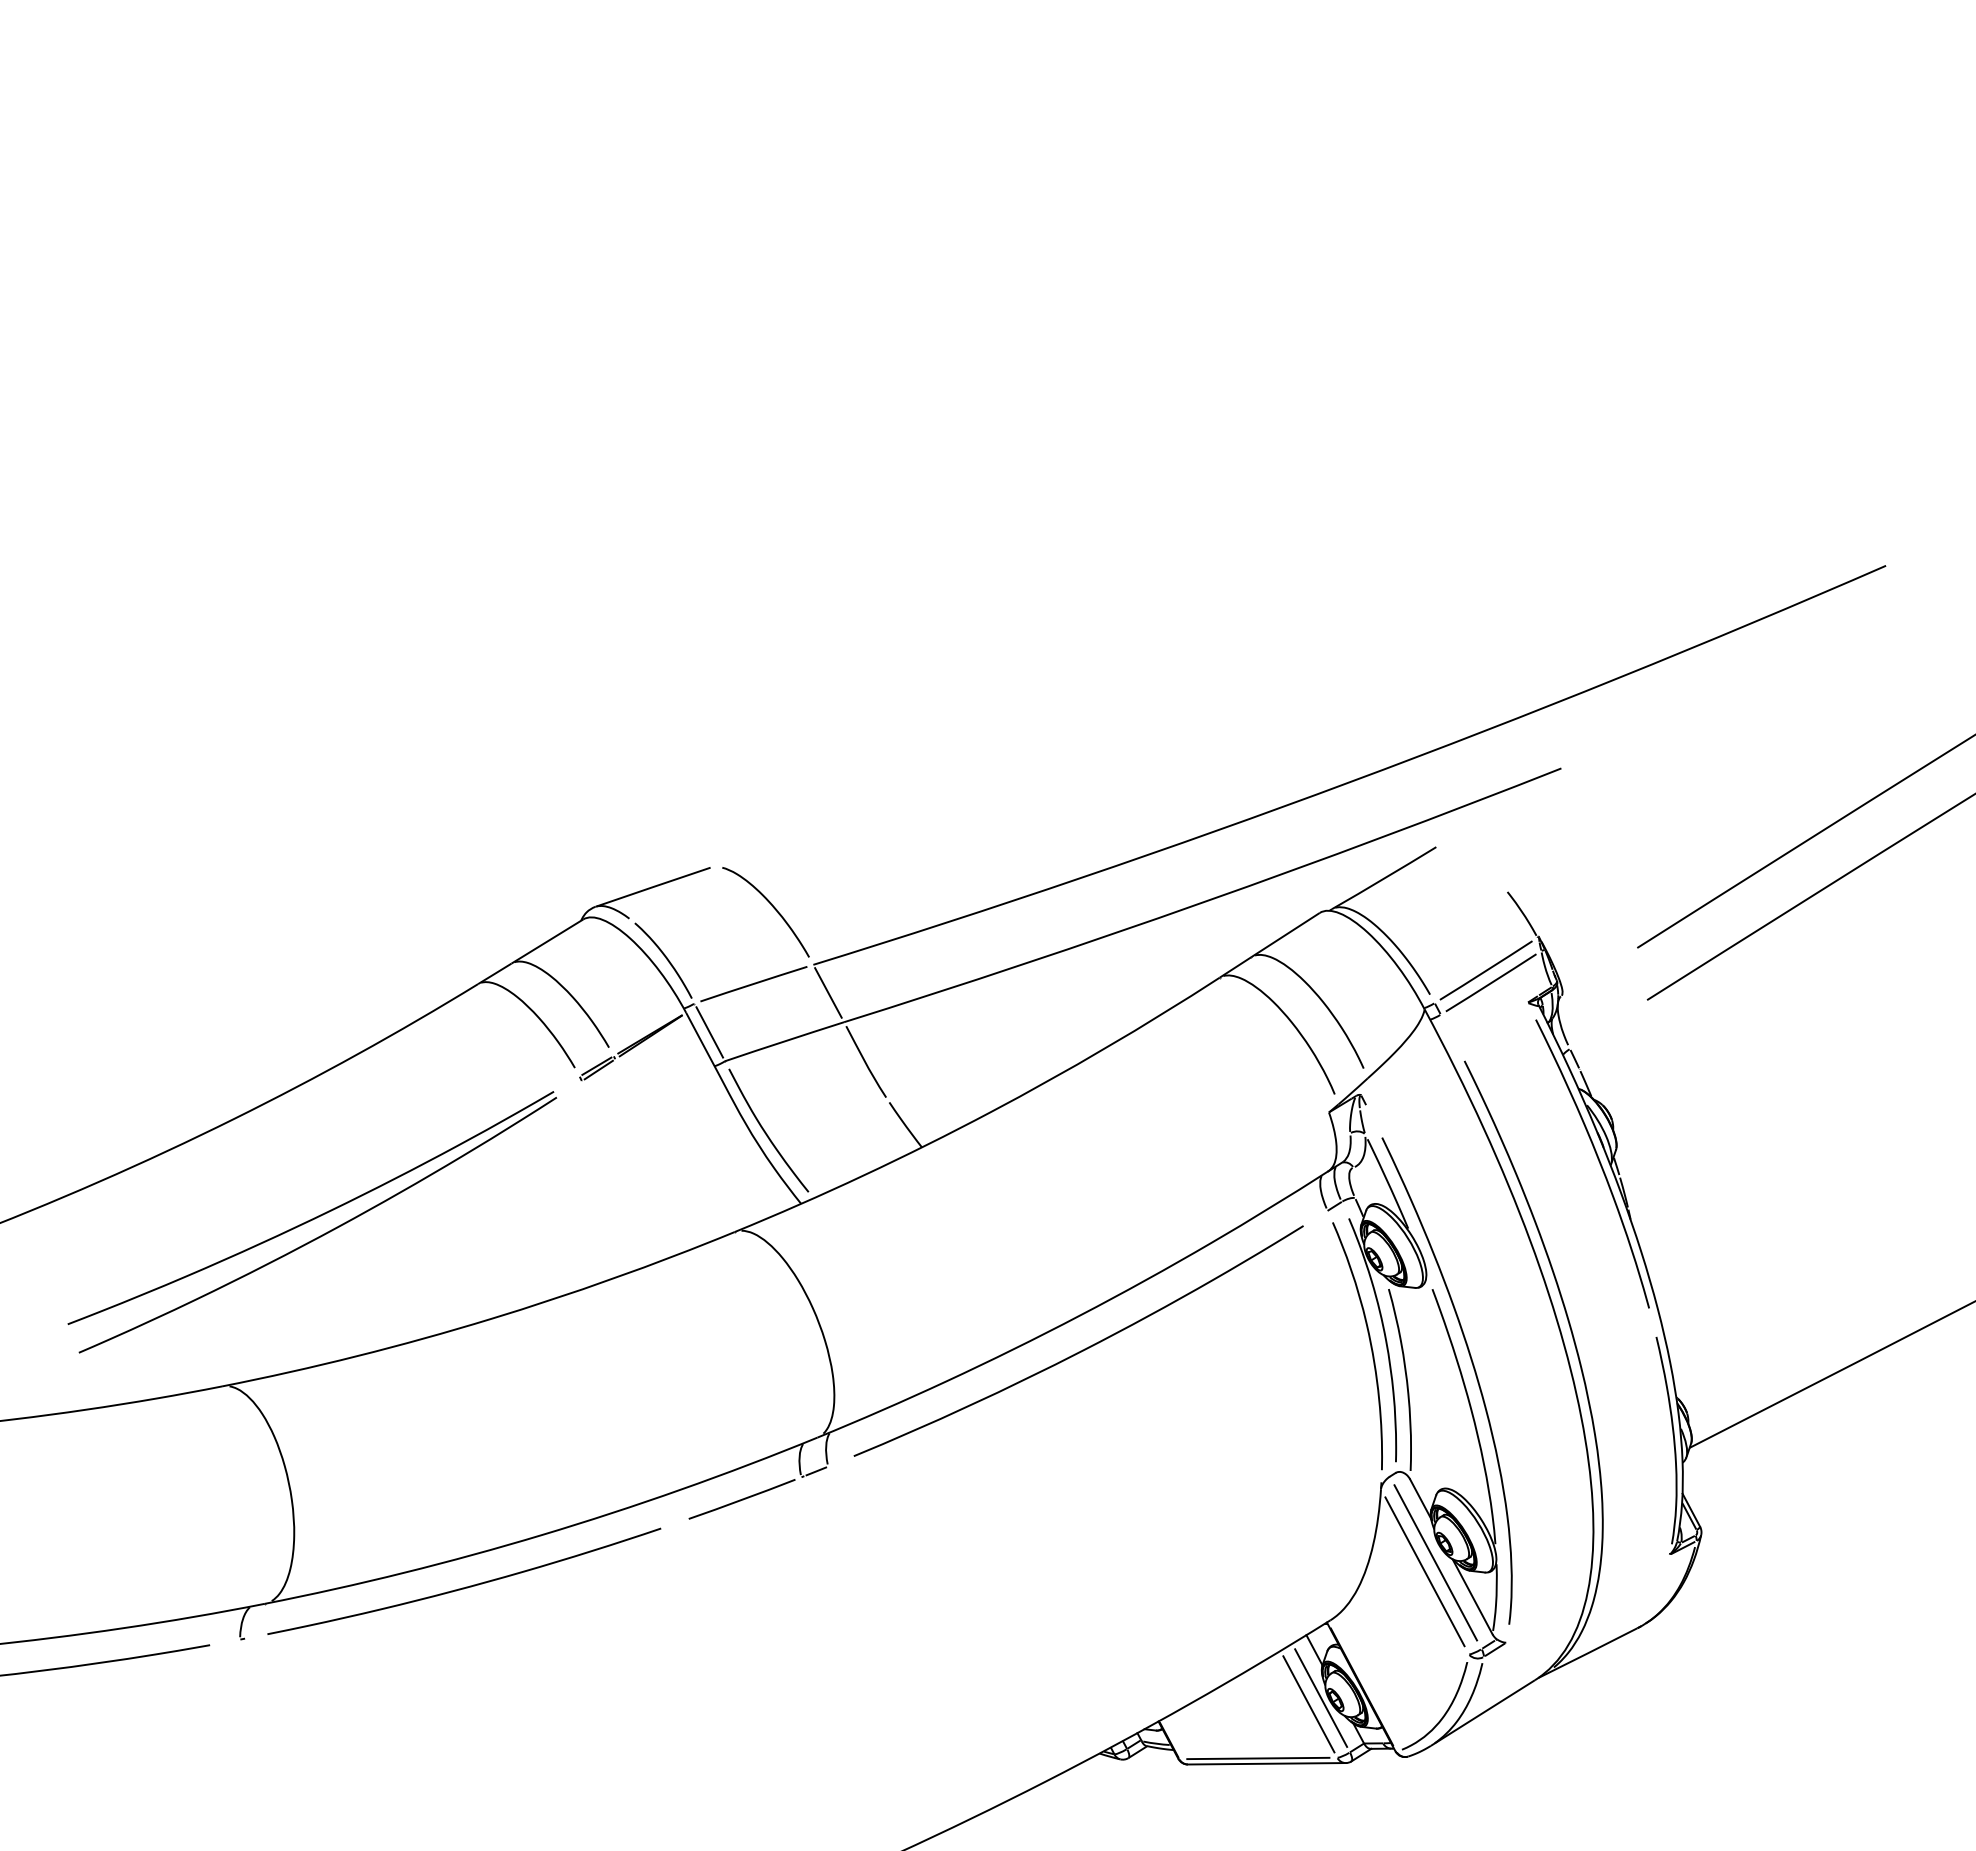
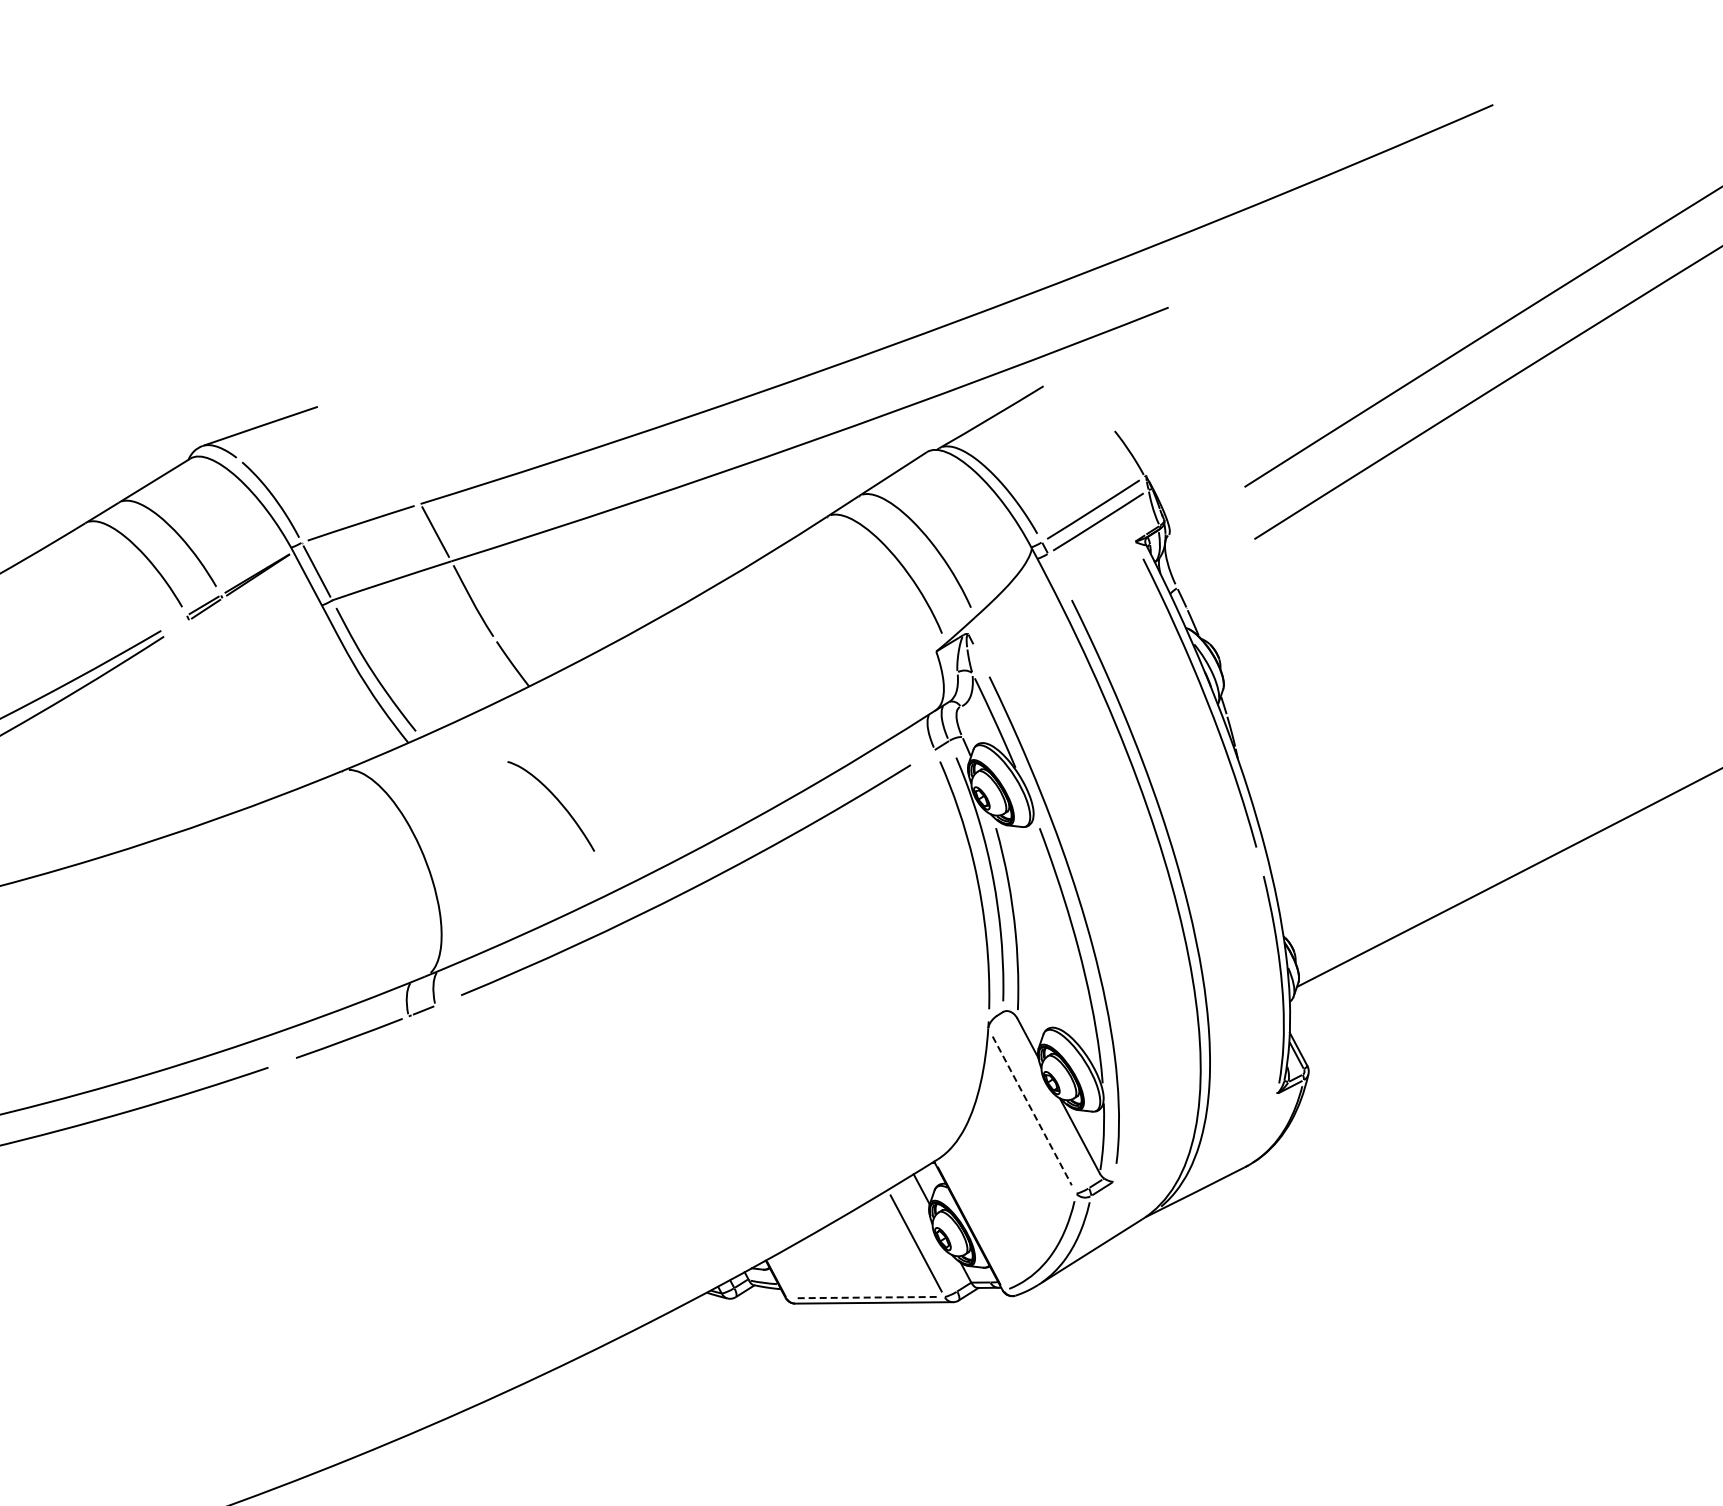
curve: (772, 907) -> (557, 801), moved
line: (1435, 1562) -> (1042, 1101), removed
line: (1425, 1572) -> (1032, 1111), solid -> dashed
line: (1321, 1697) -> (928, 1236), removed
line: (1257, 1758) -> (864, 1297), solid -> dashed

